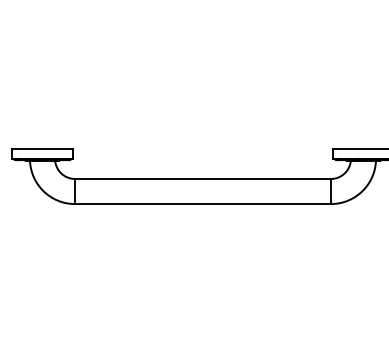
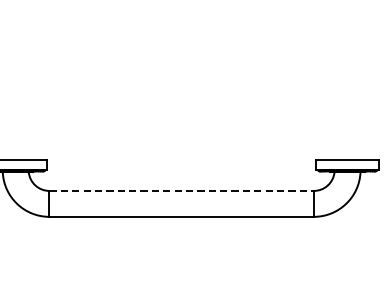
line: (202, 179) -> (181, 191), solid -> dashed

